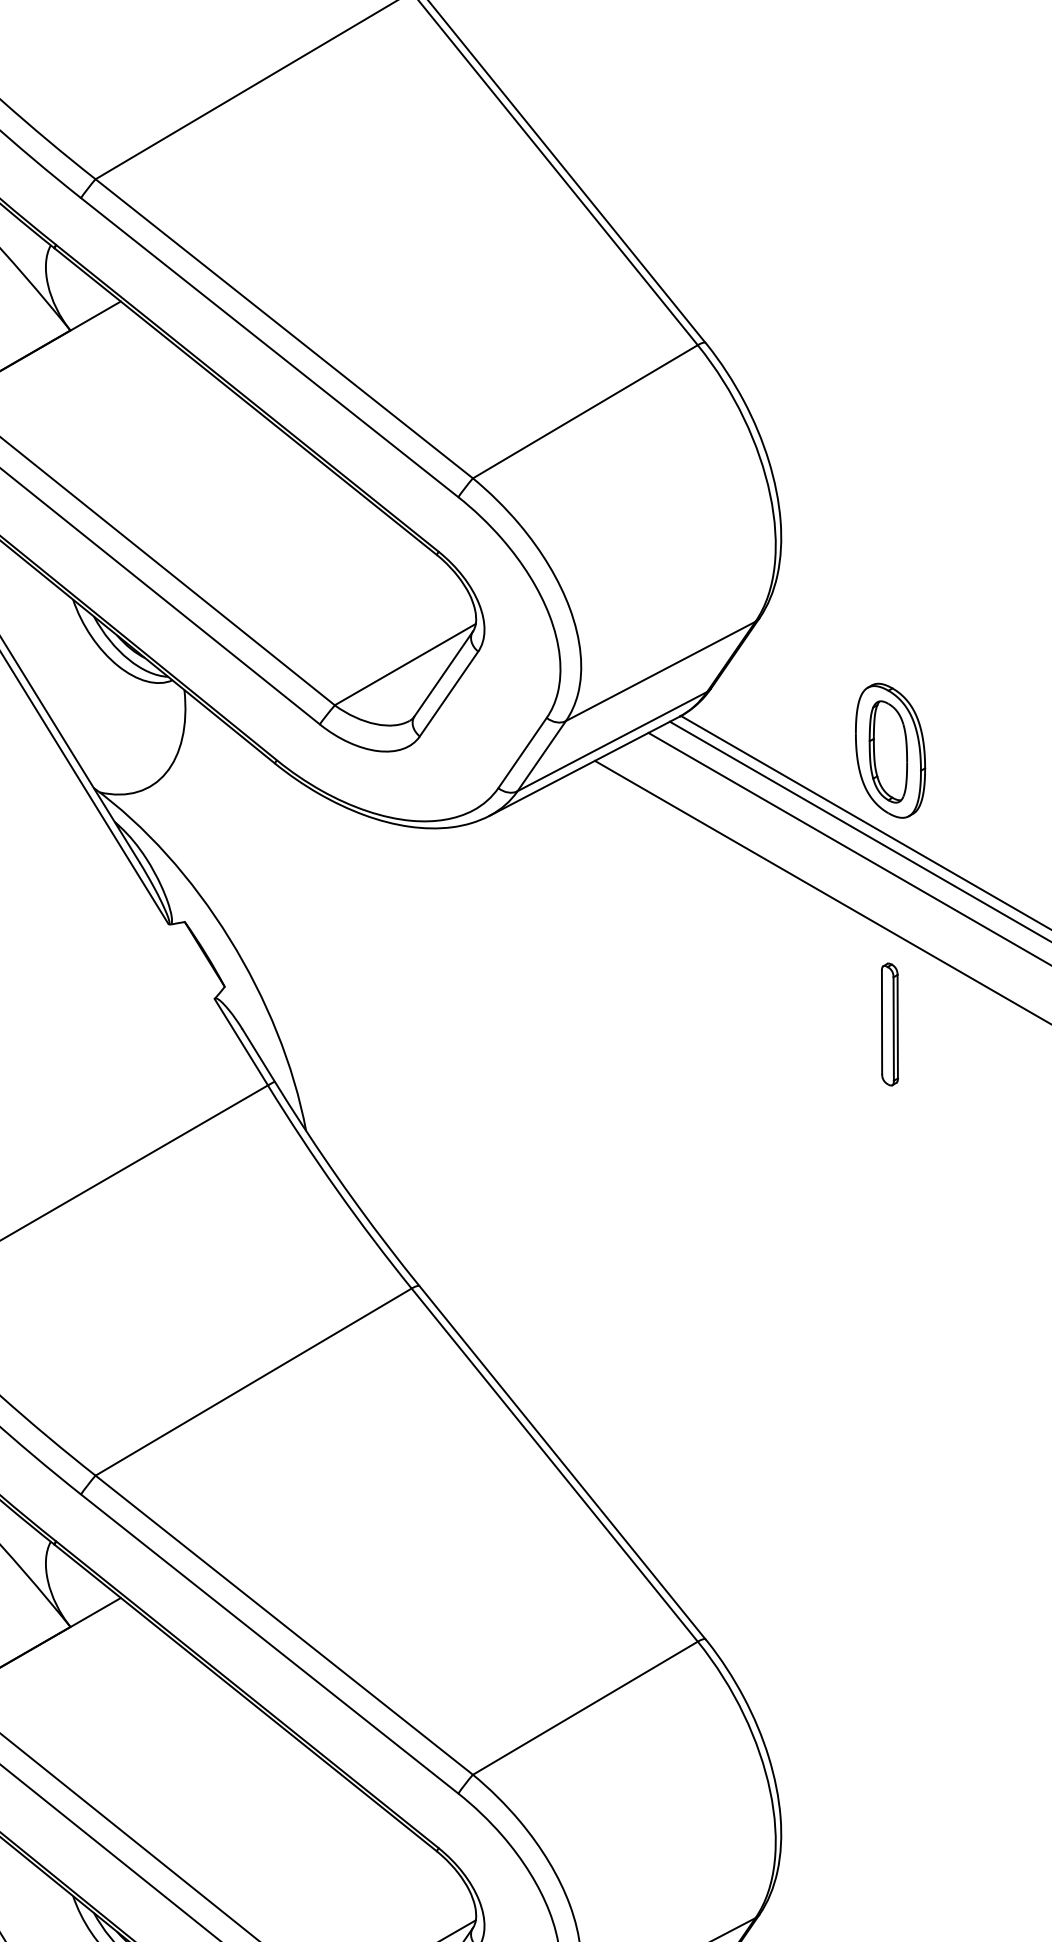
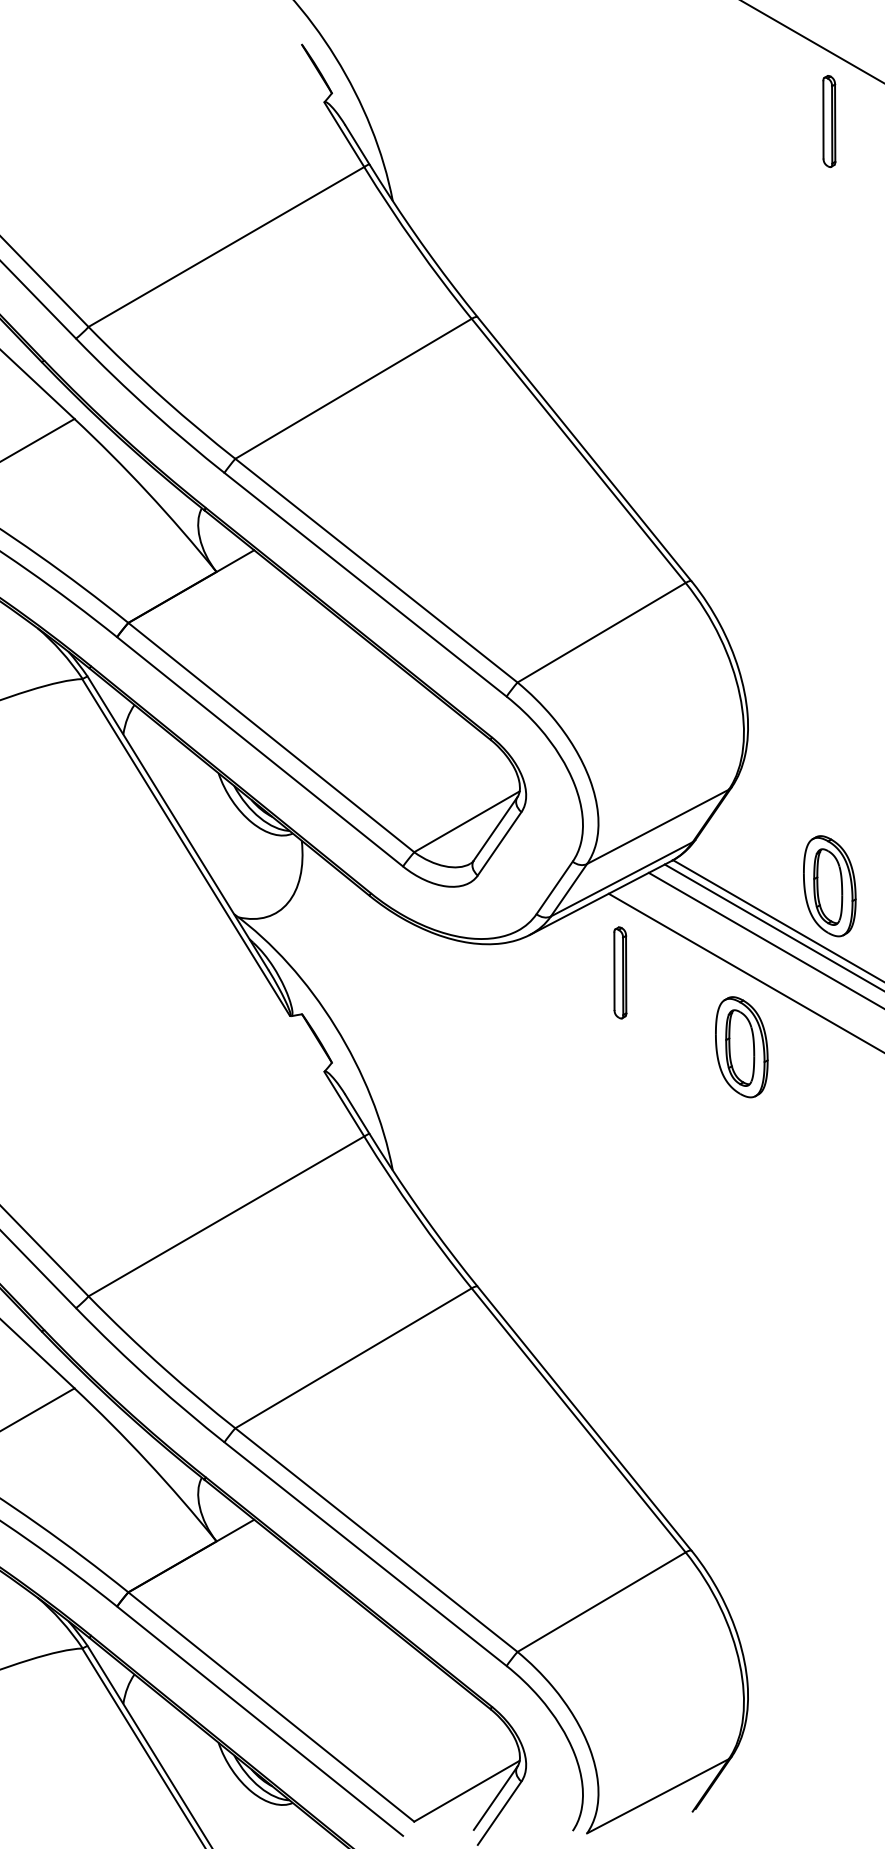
part: (772, 966) -> (741, 1047), added
part: (890, 1023) -> (620, 972), moved

